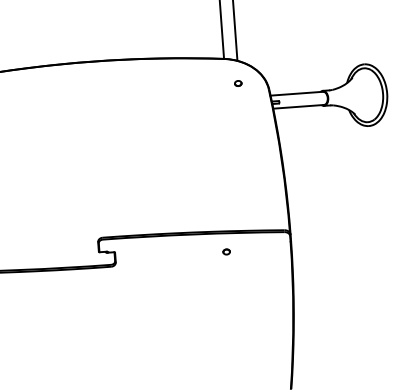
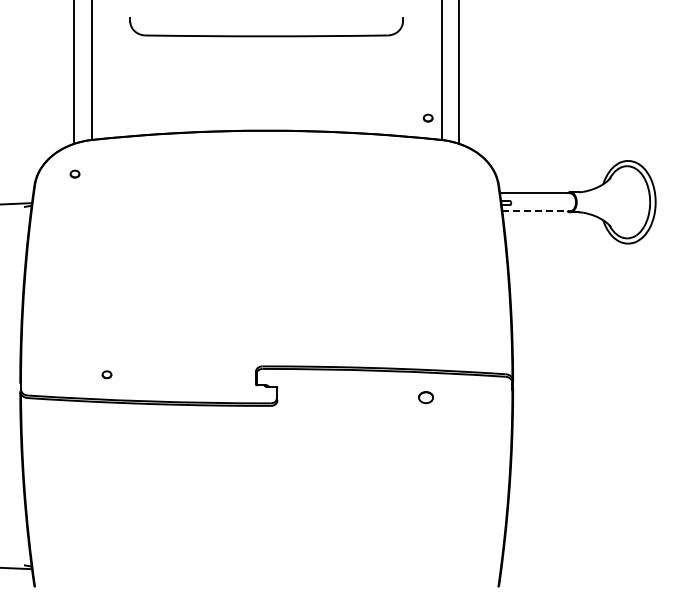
part: (237, 83) -> (427, 117), moved
line: (299, 107) -> (537, 211), solid -> dashed
part: (226, 251) -> (426, 397), size x1.6

